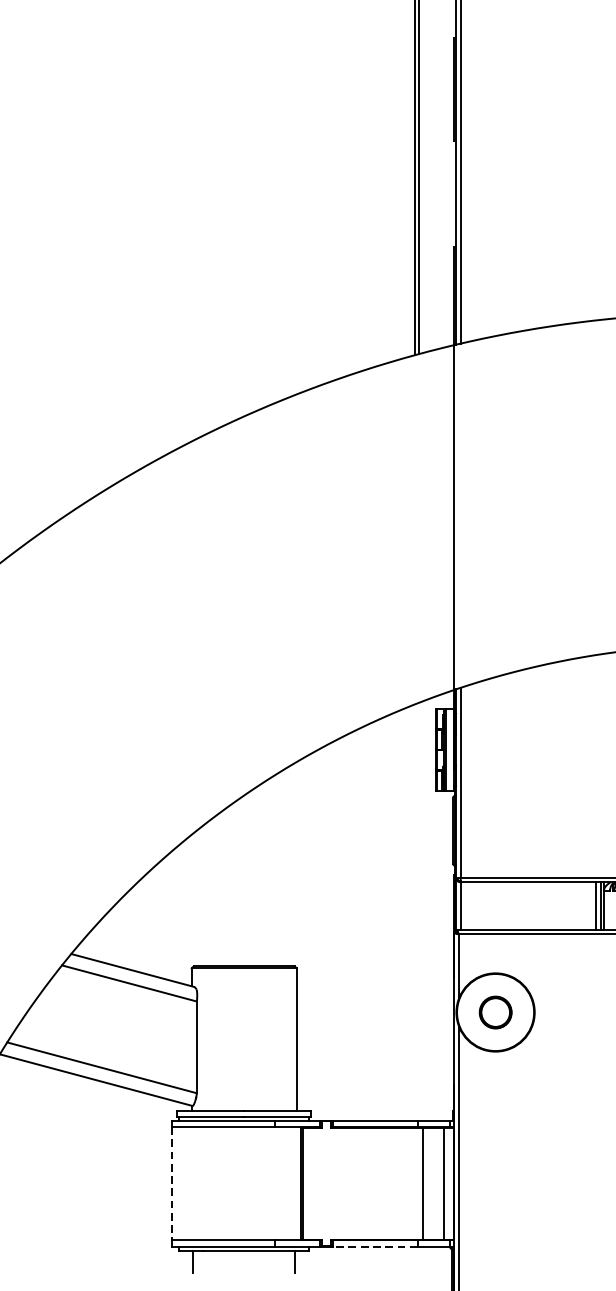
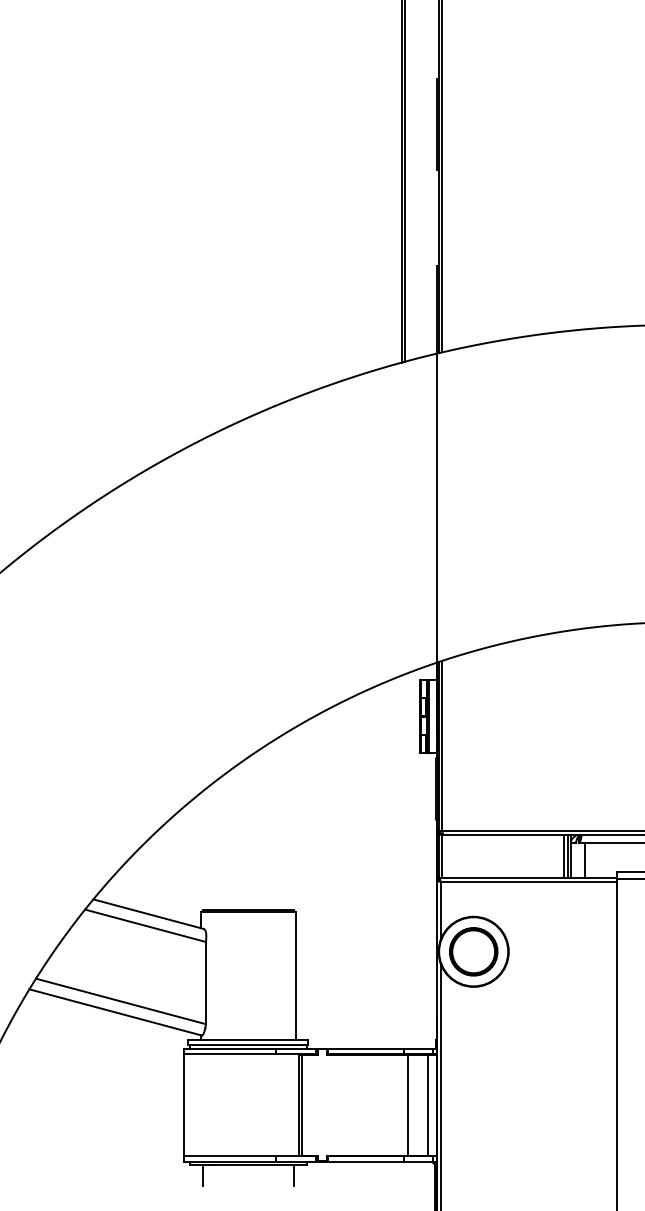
part: (495, 1012) -> (473, 951), size x1.67
line: (171, 1183) -> (183, 1105), dashed -> solid
line: (374, 1246) -> (365, 1161), dashed -> solid

